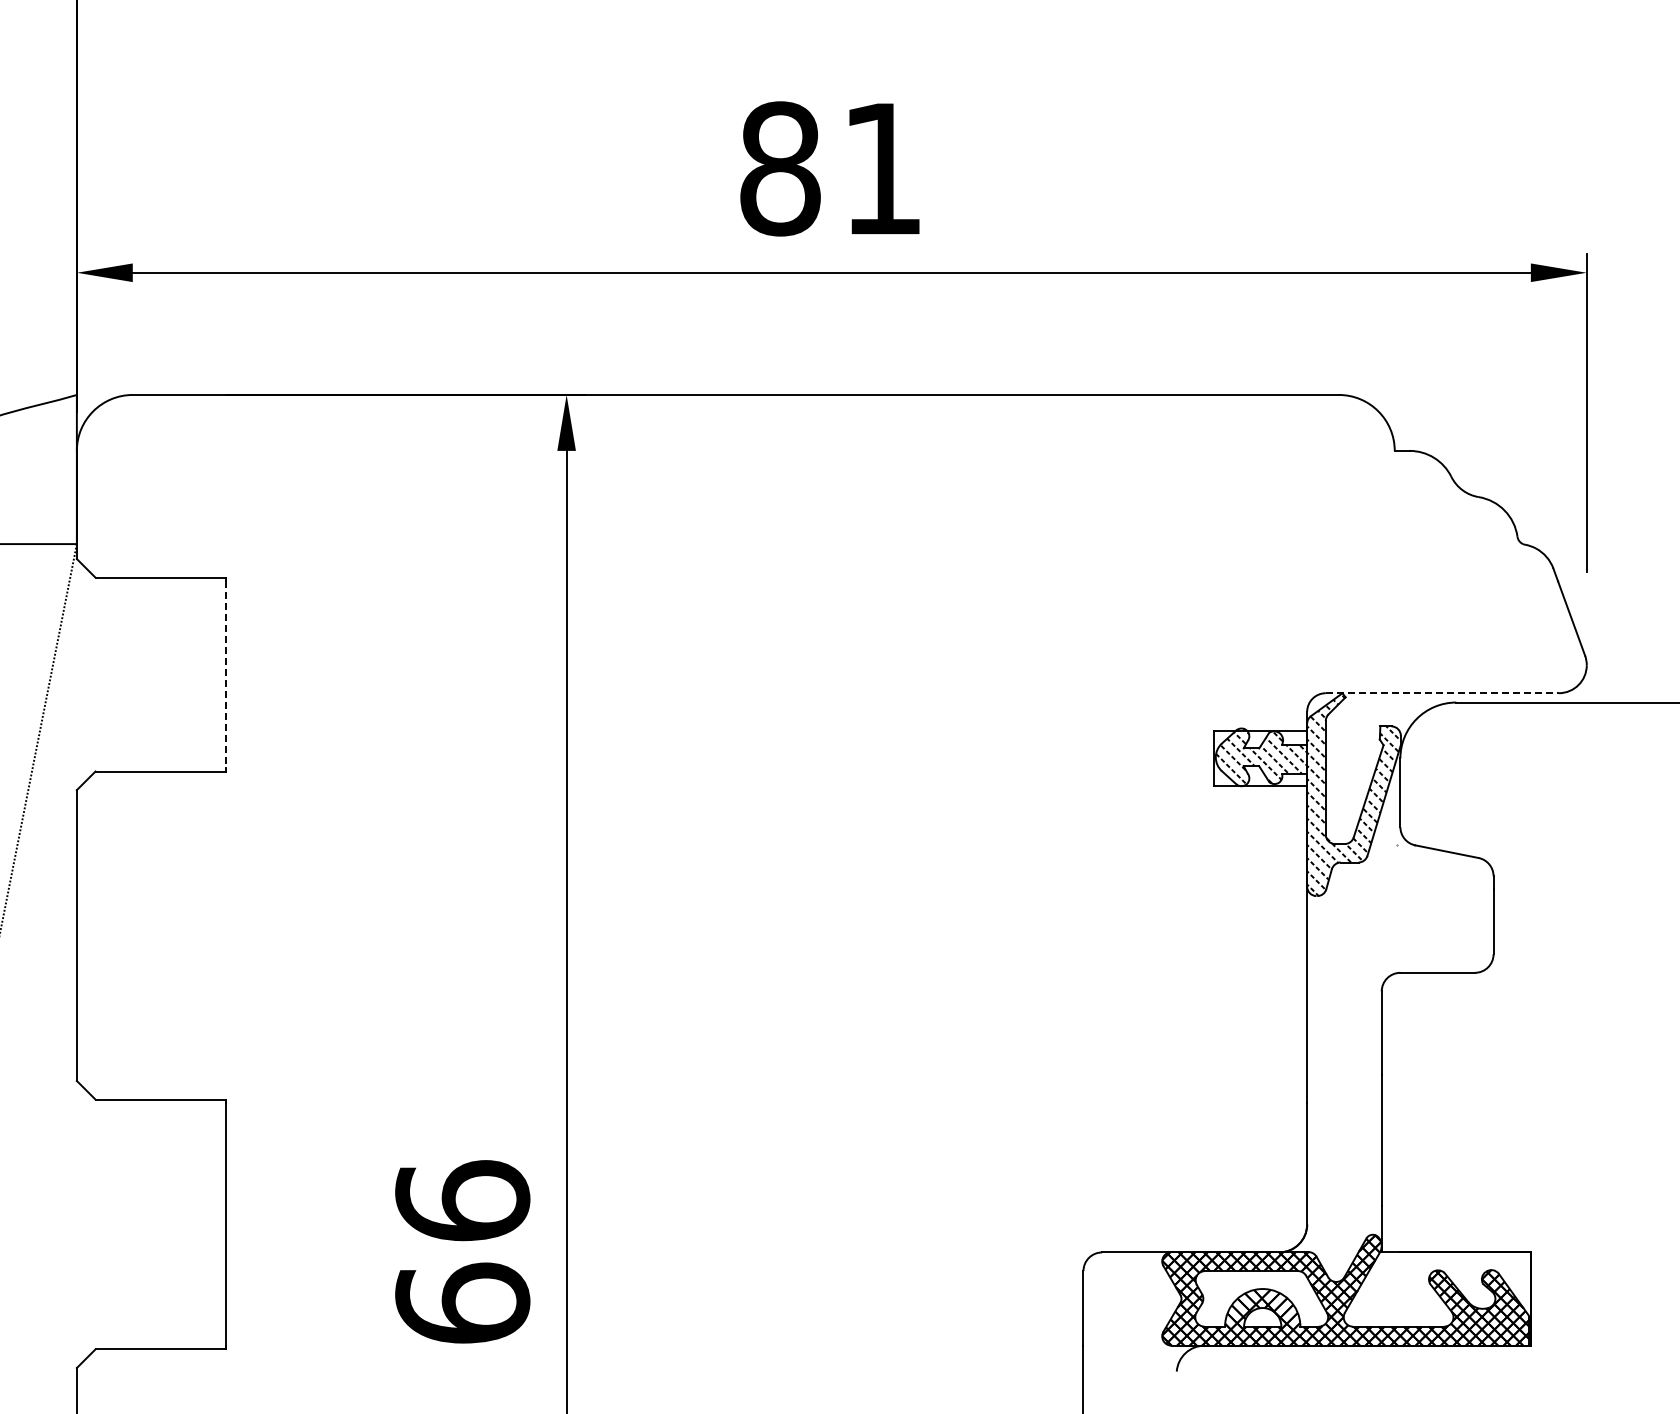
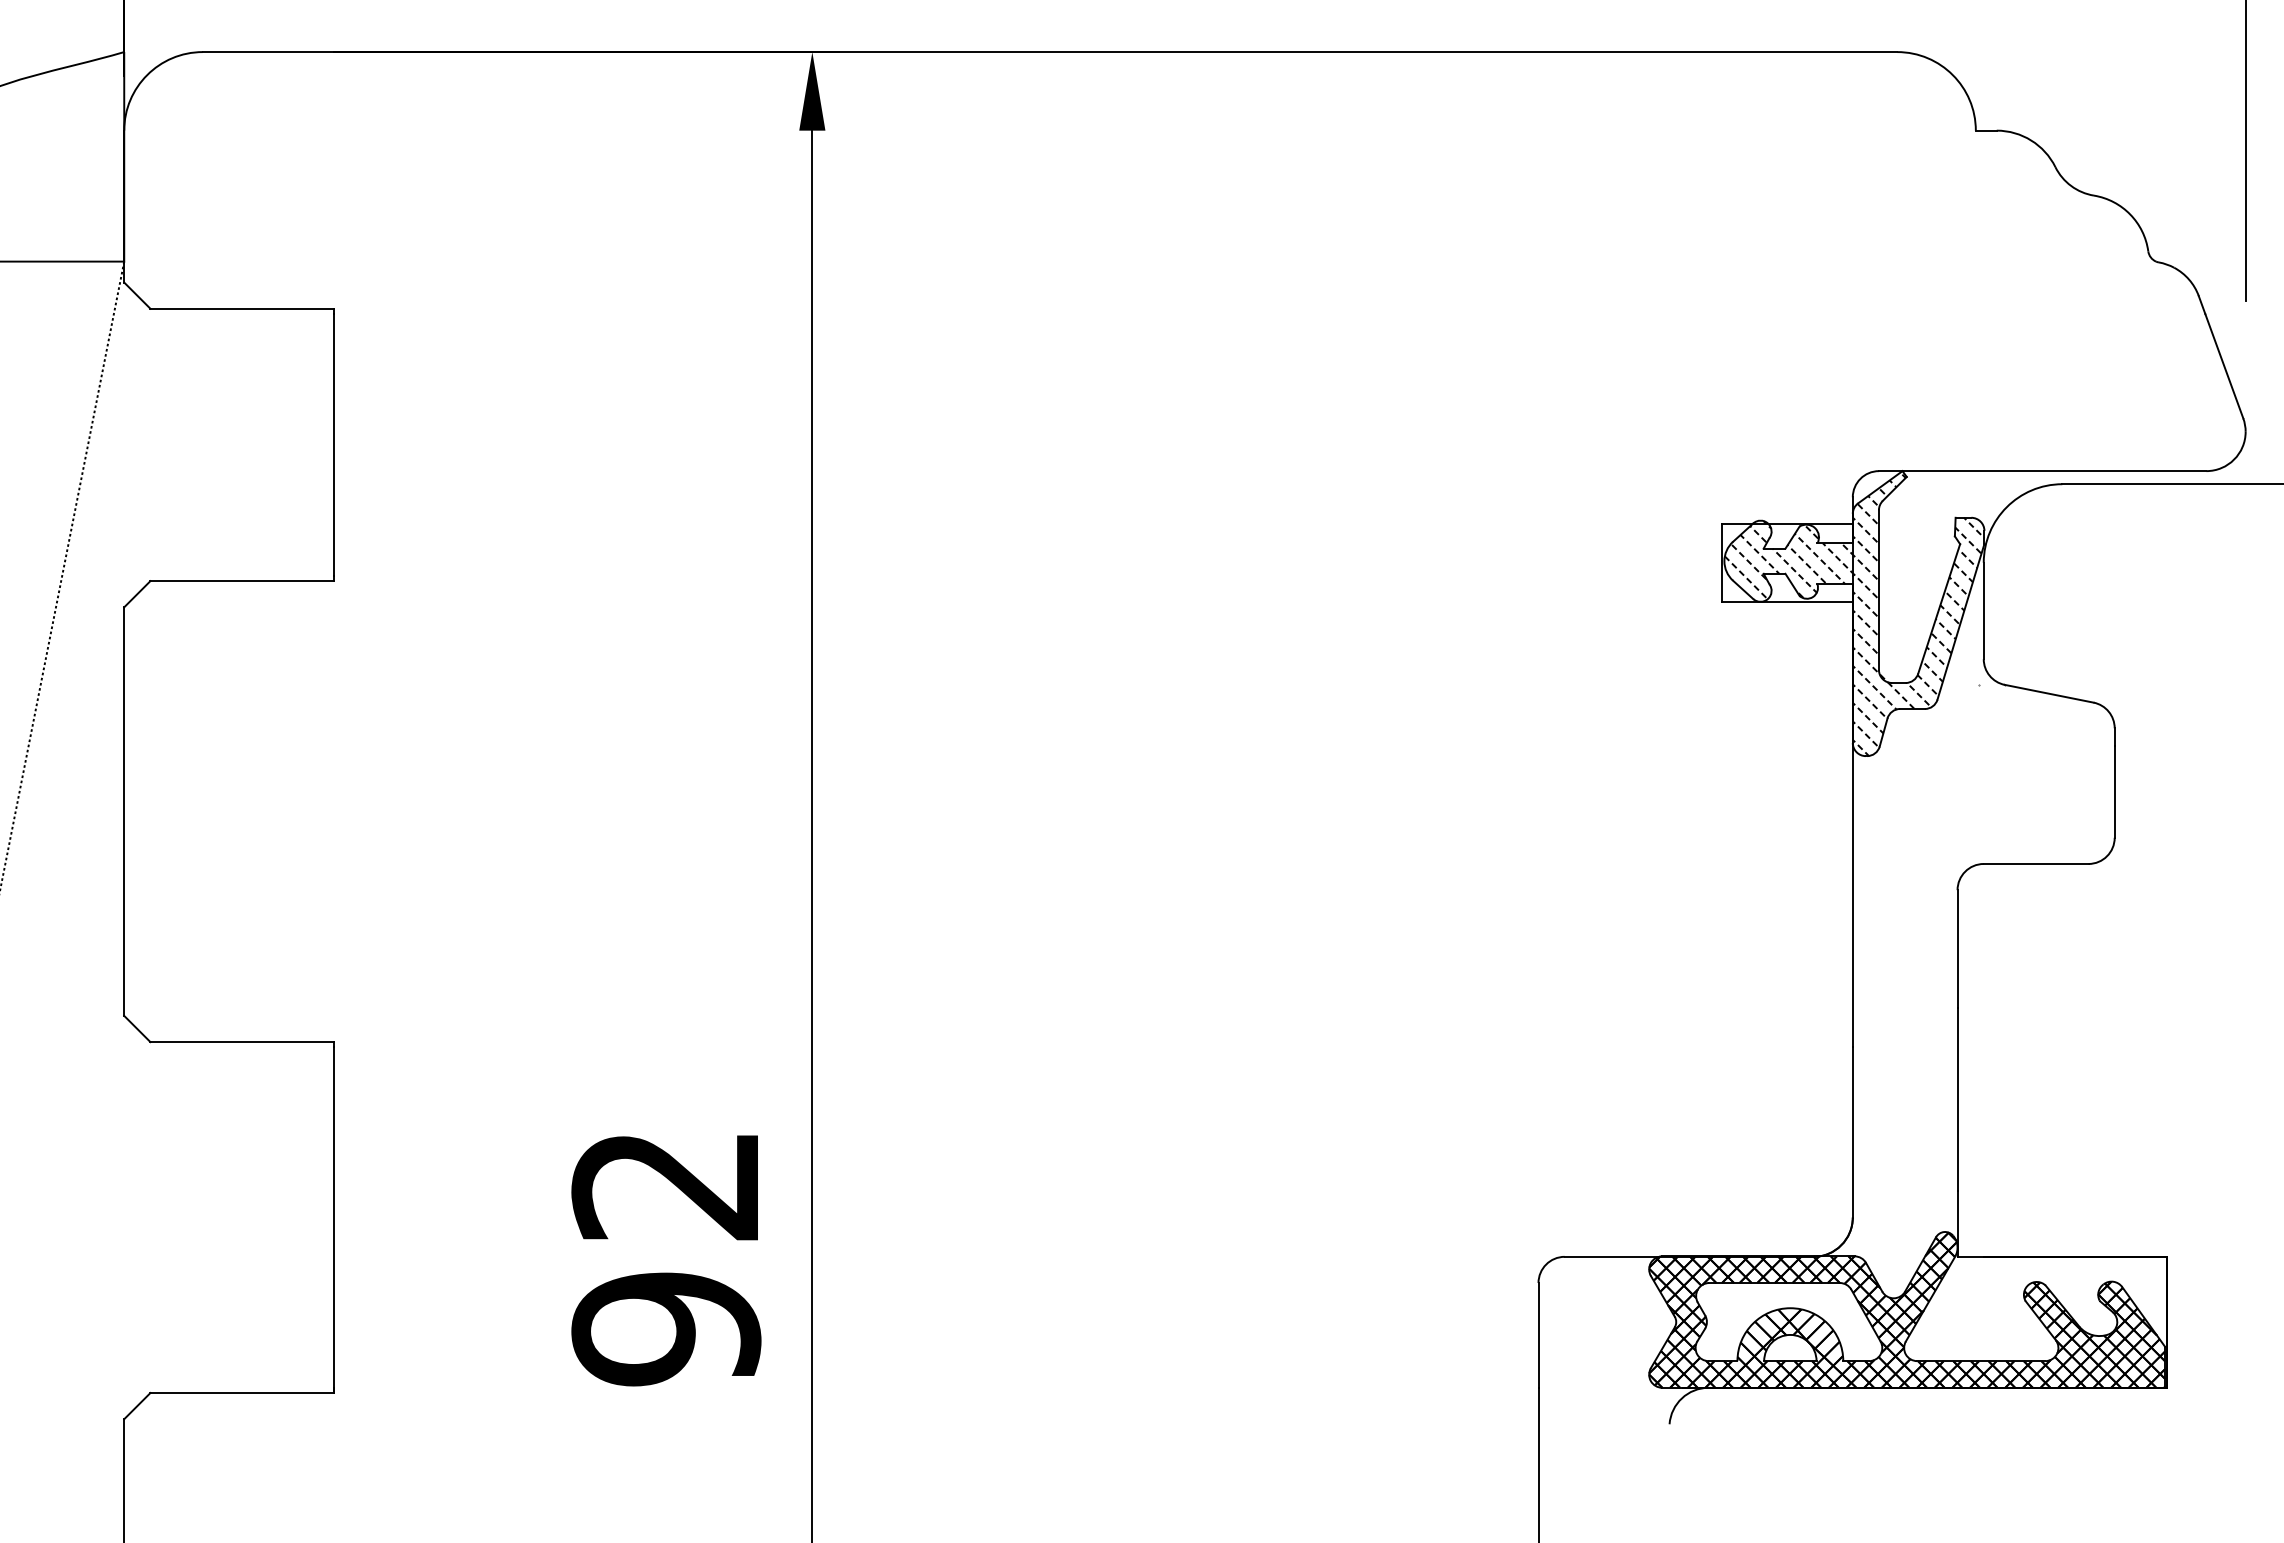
line: (226, 675) -> (334, 446), dashed -> solid
line: (1442, 693) -> (2042, 471), dashed -> solid
text: (462, 1252) -> (666, 1256), 66 -> 92

